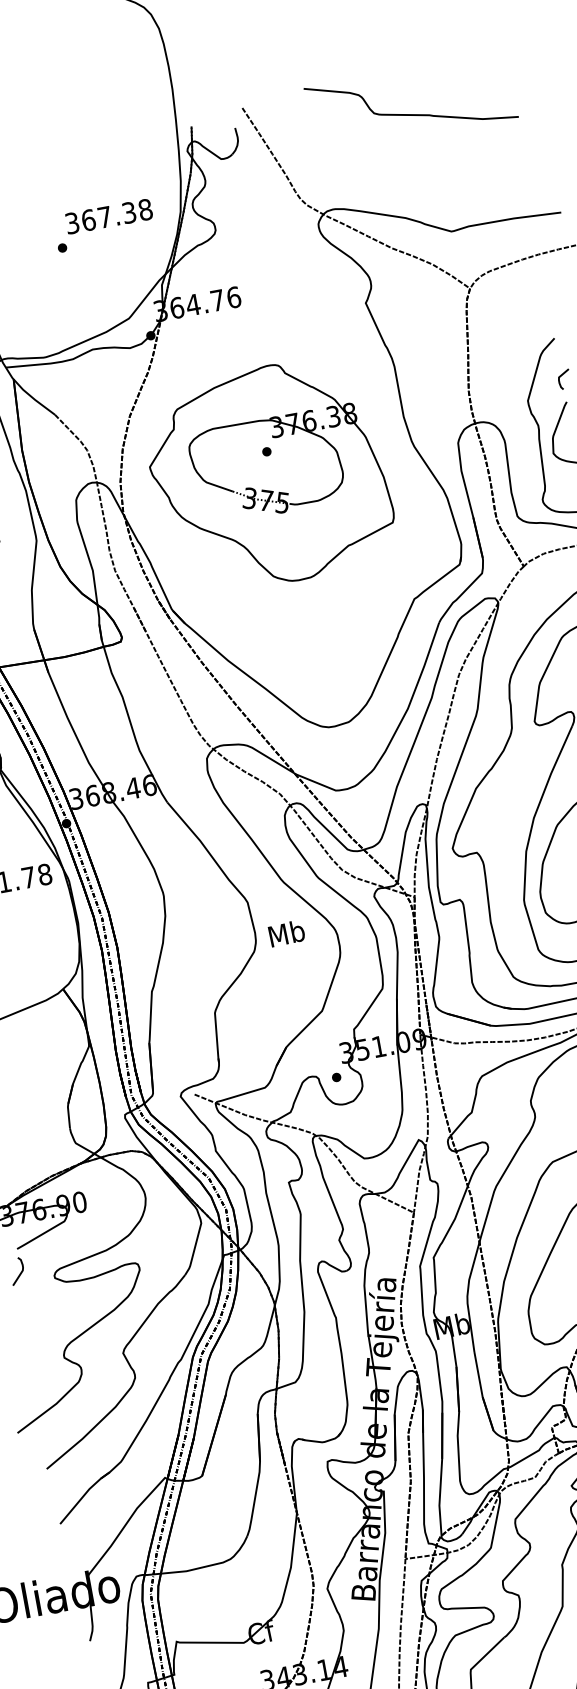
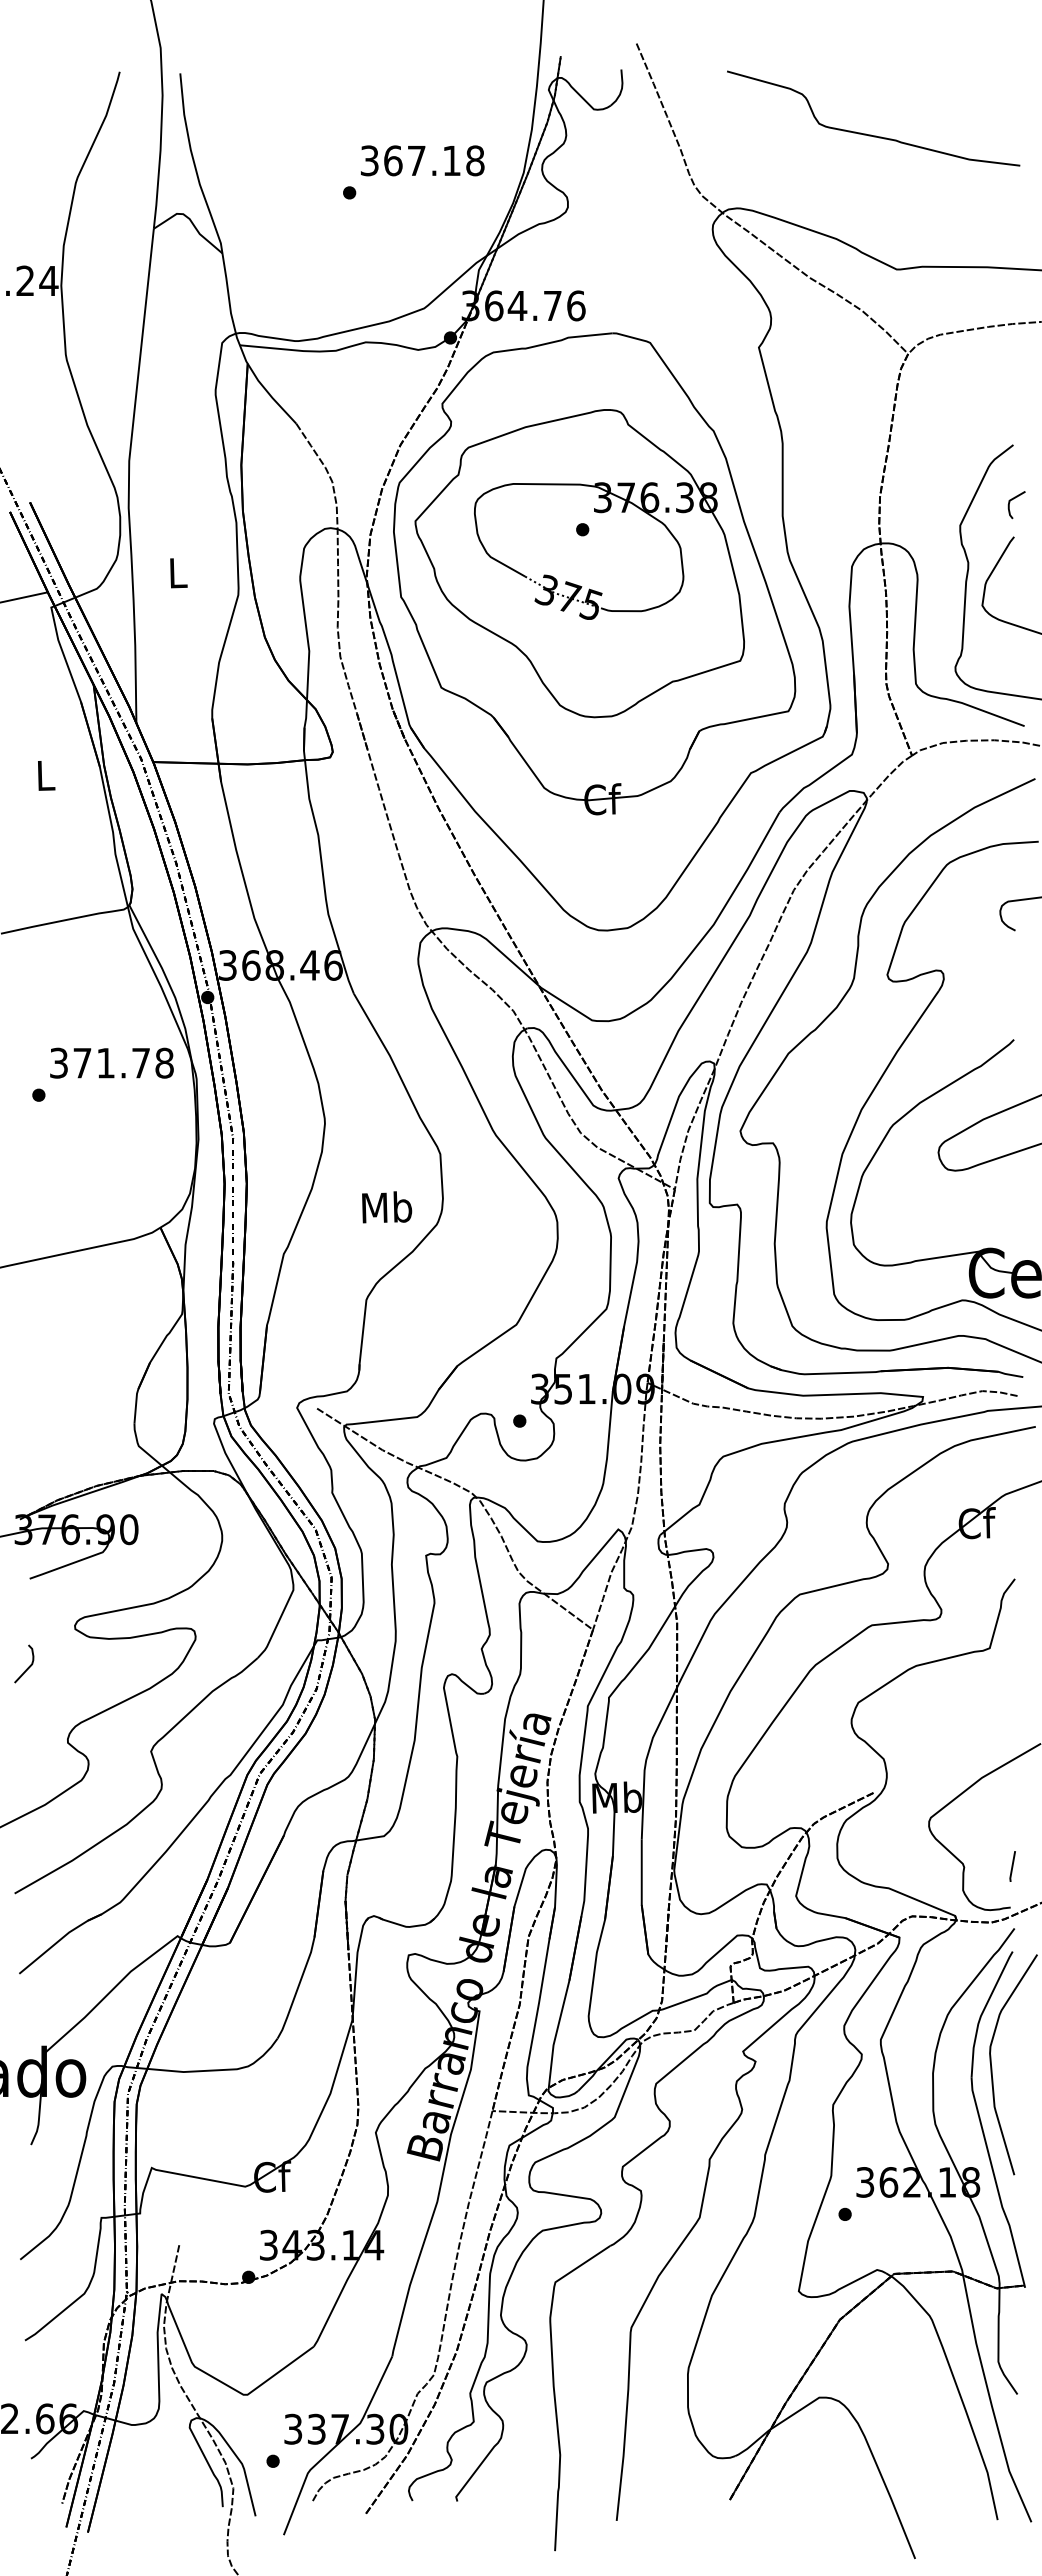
curve: (411, 114) -> (871, 134), moved
text: (129, 212) -> (451, 160), 367.38 -> 367.18
part: (280, 480) -> (594, 573), added
text: (287, 933) -> (387, 1207), moved
curve: (20, 1272) -> (28, 1666), moved

